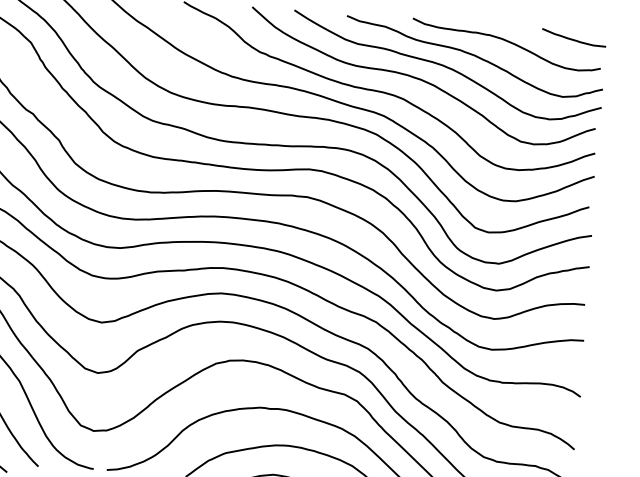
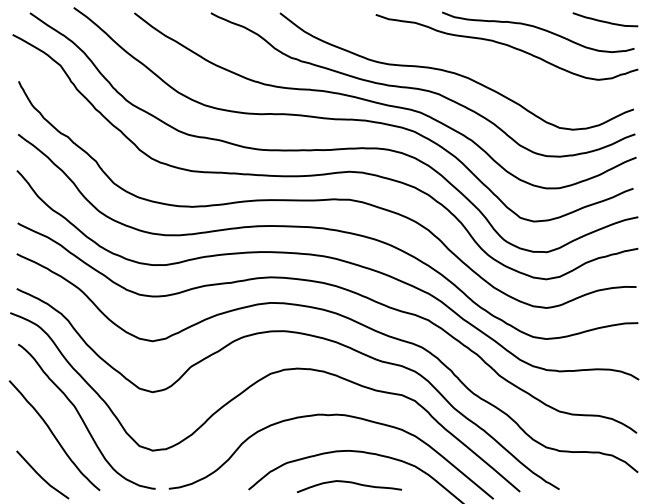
curve: (447, 66) -> (480, 58), removed

